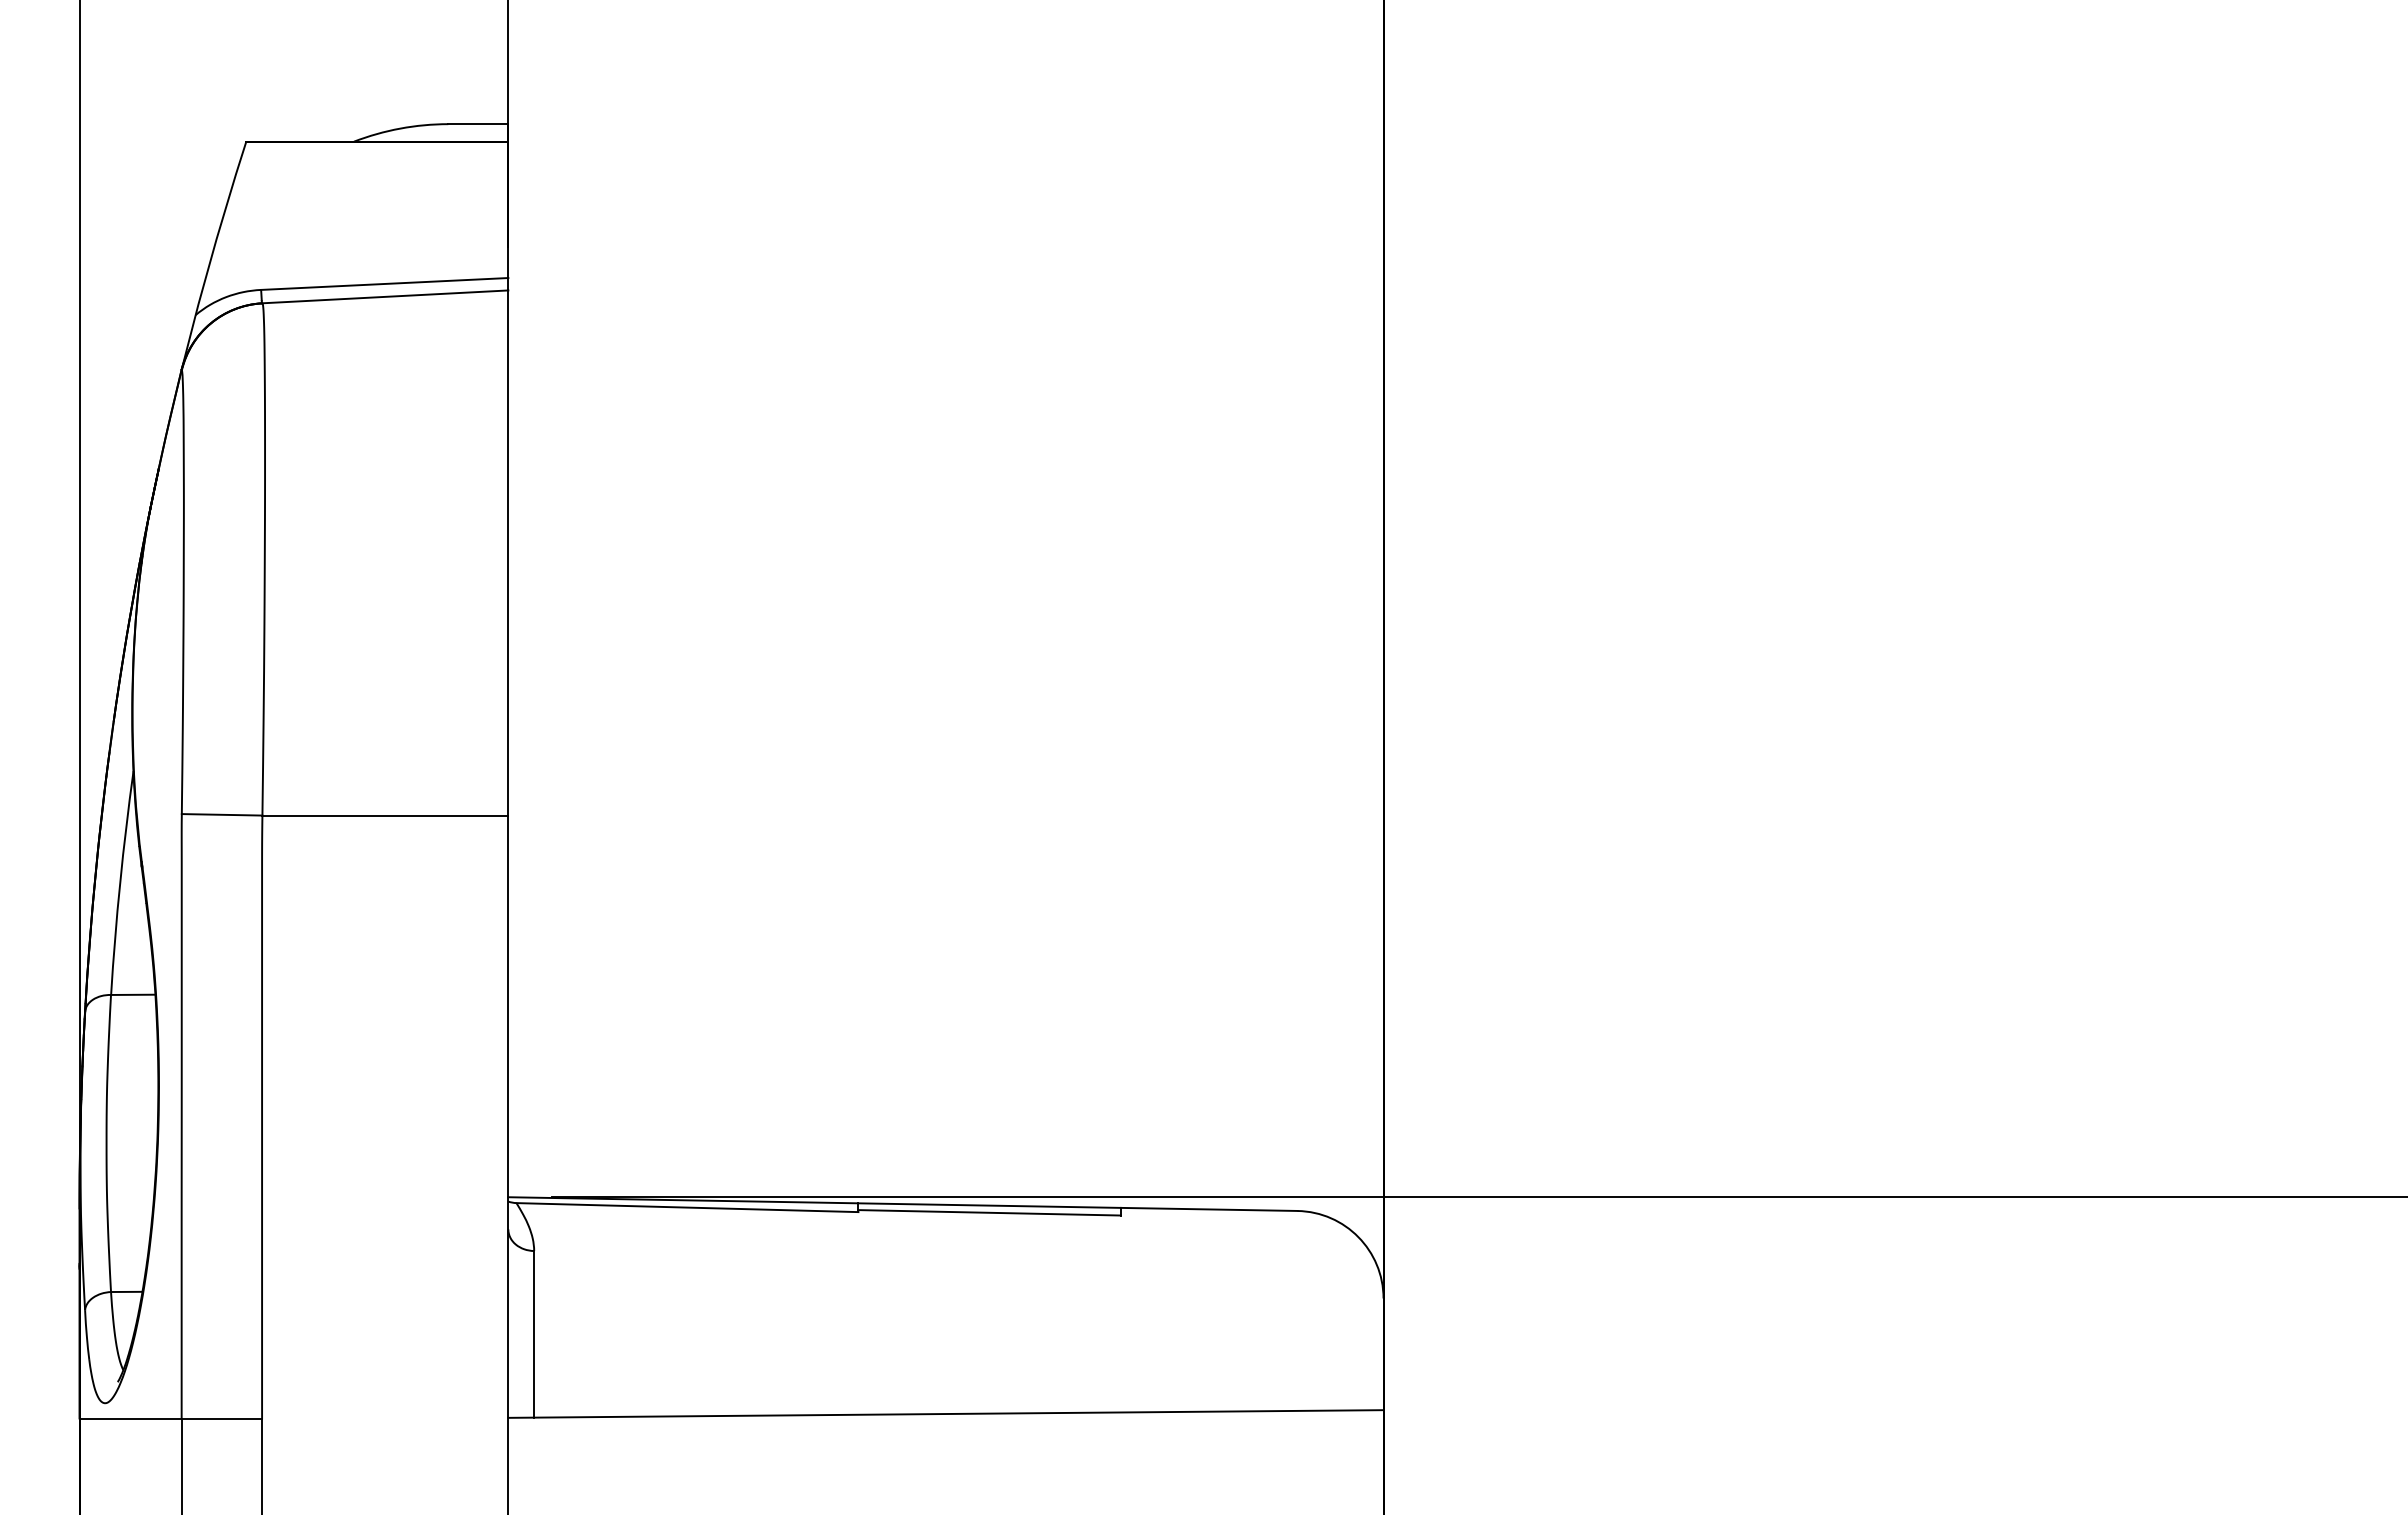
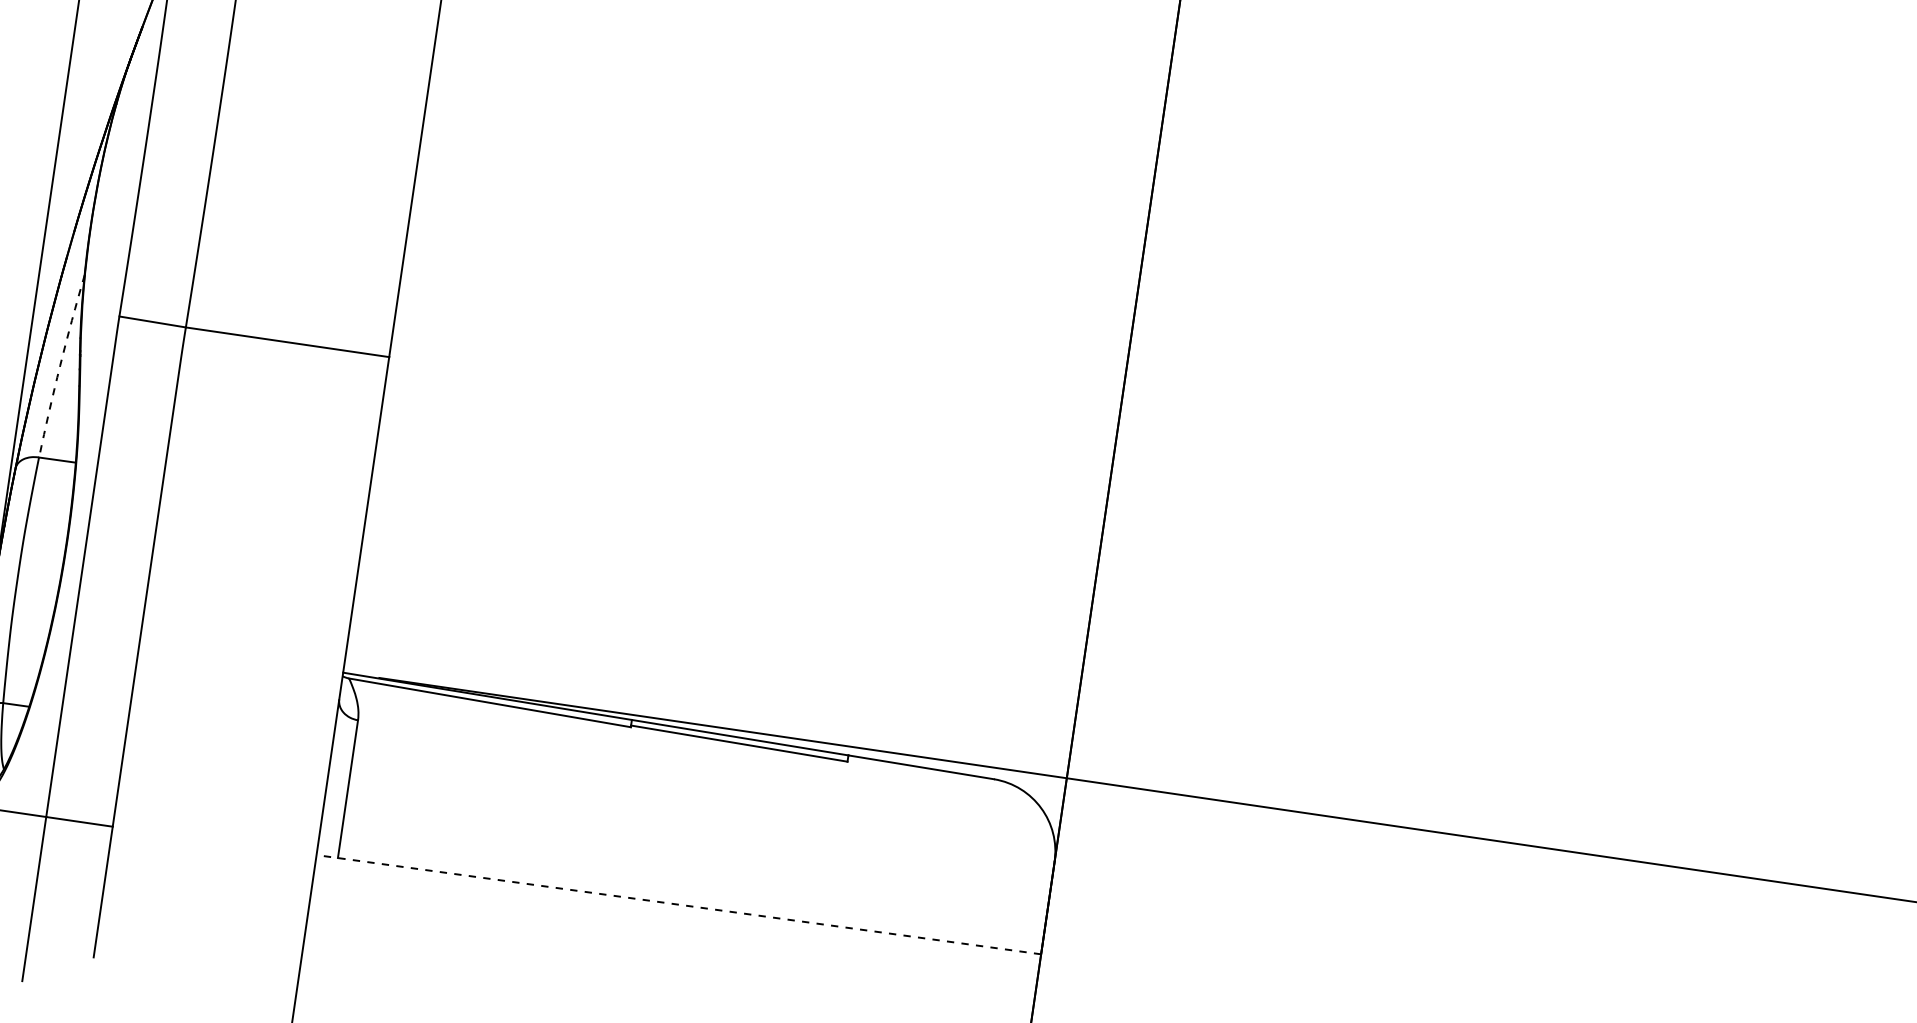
arc: (120, 882) -> (60, 365), solid -> dashed
line: (945, 1414) -> (678, 905), solid -> dashed

